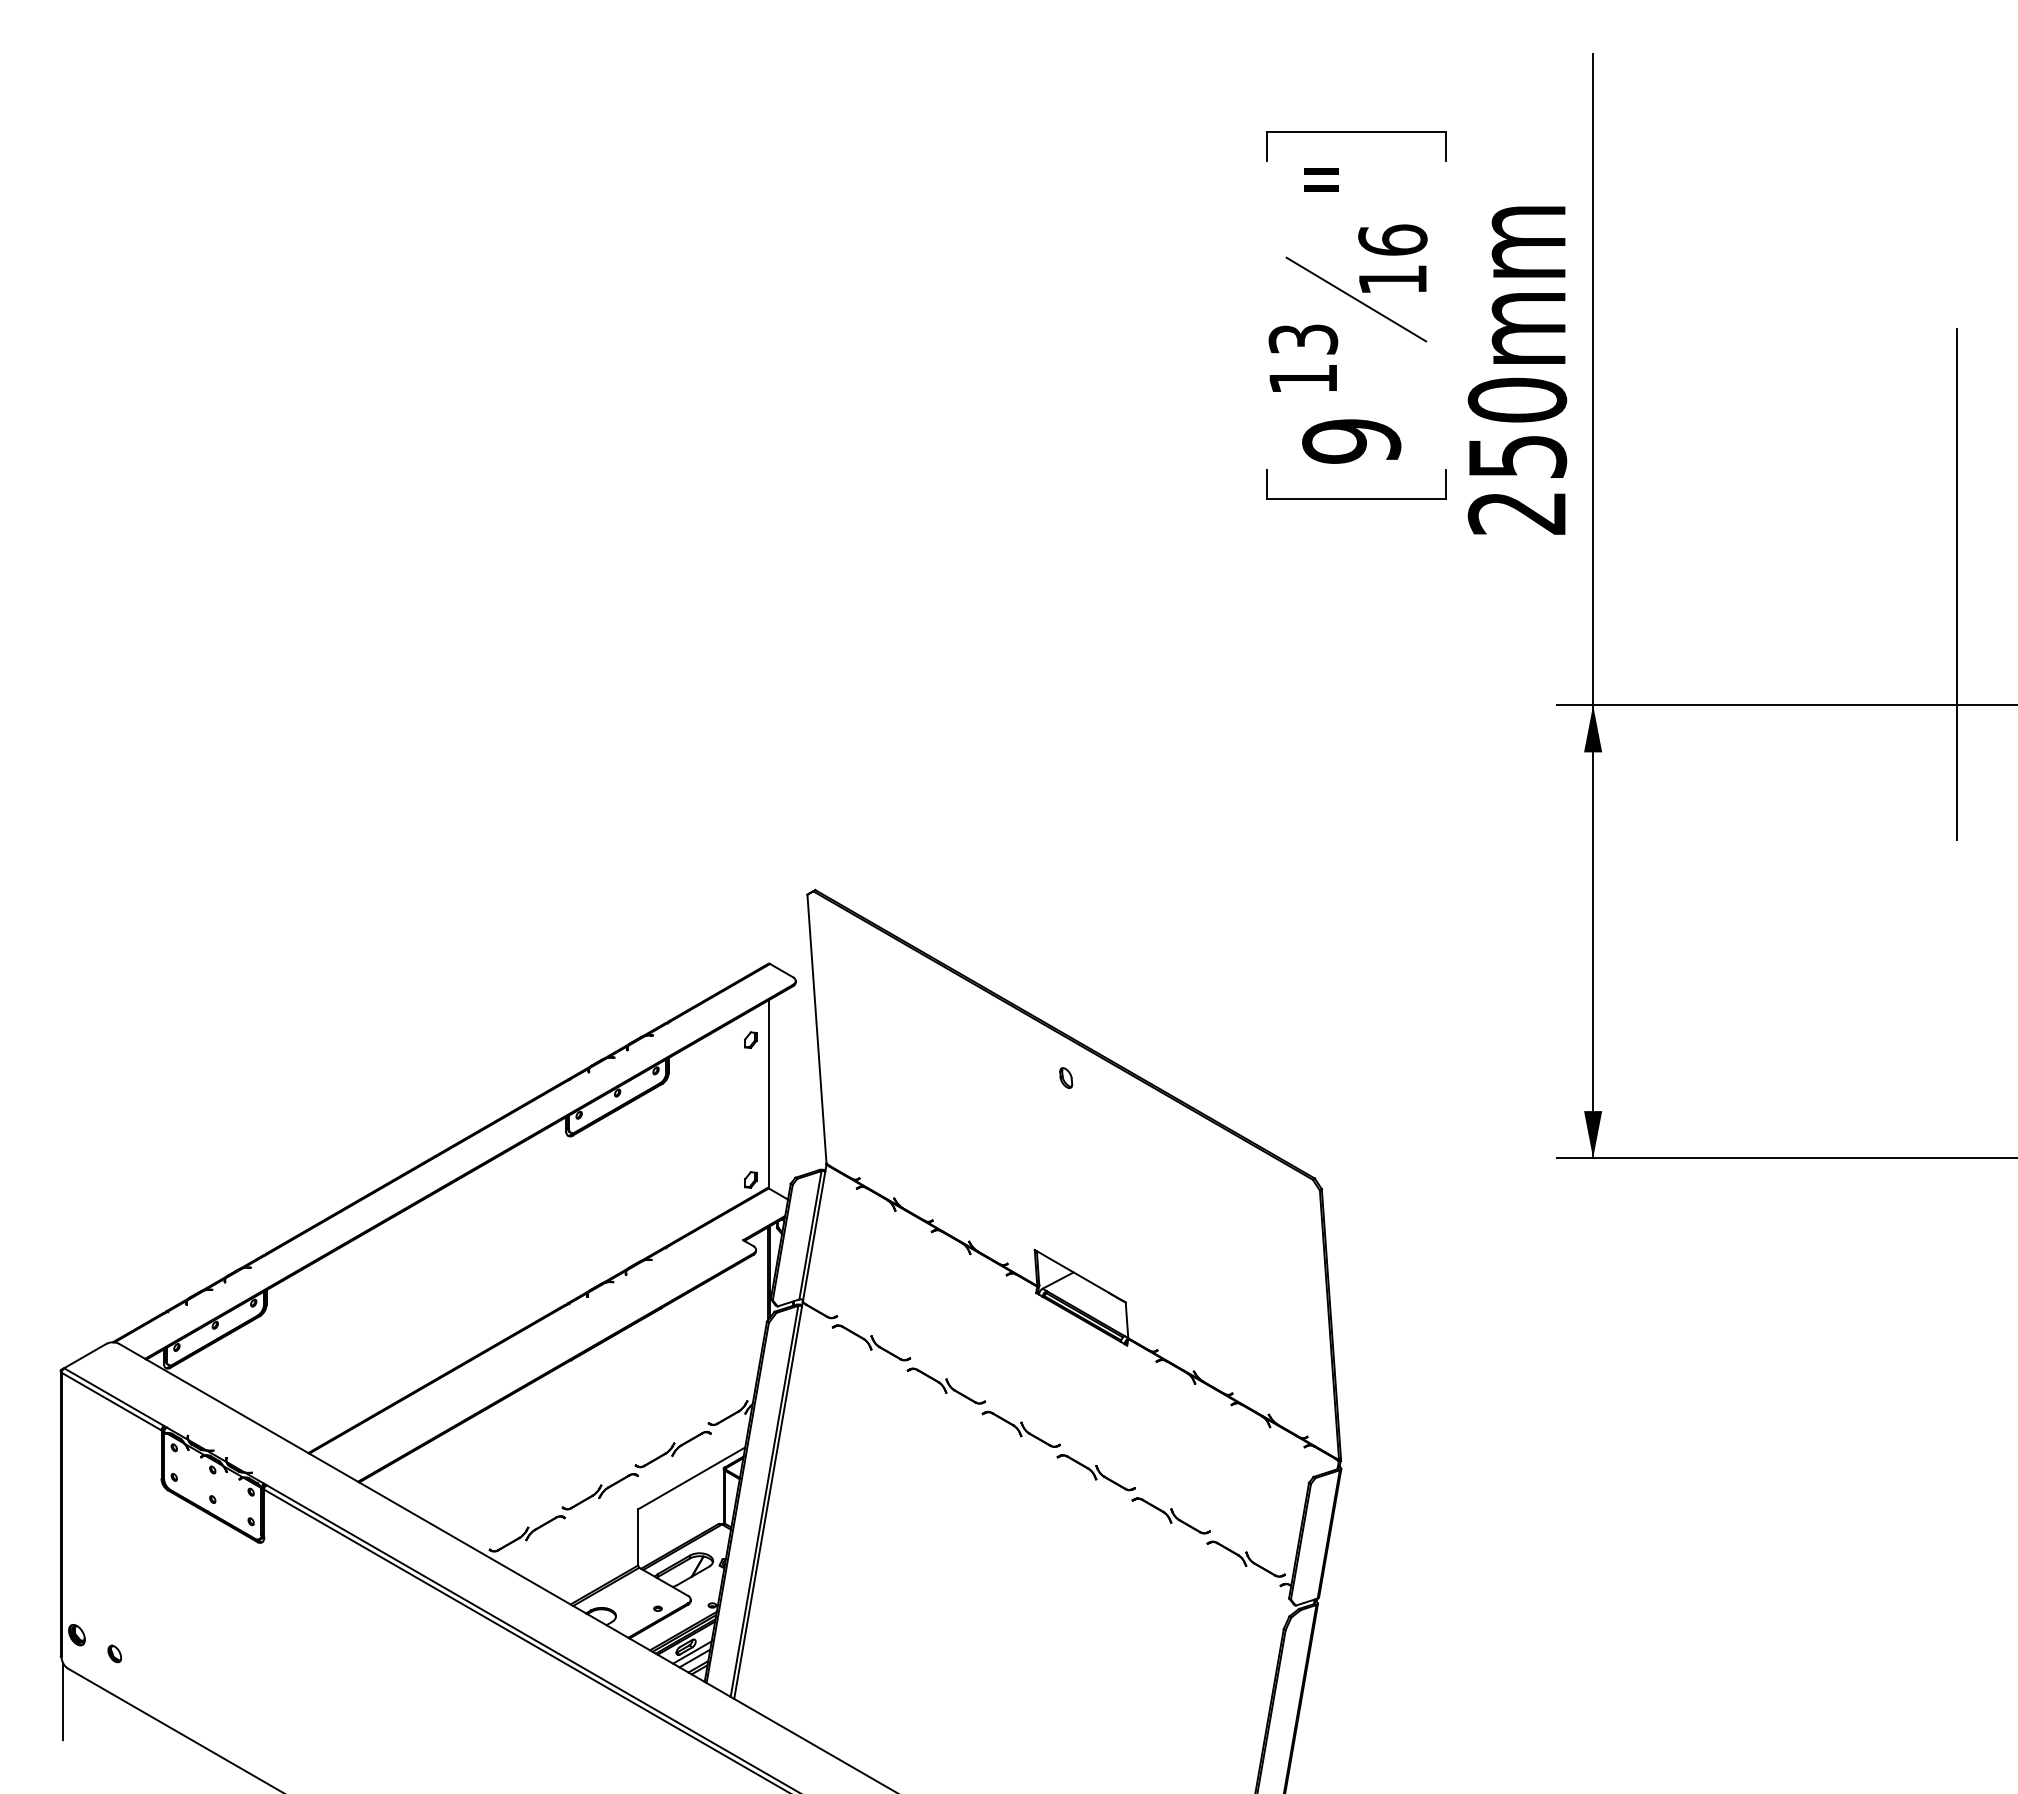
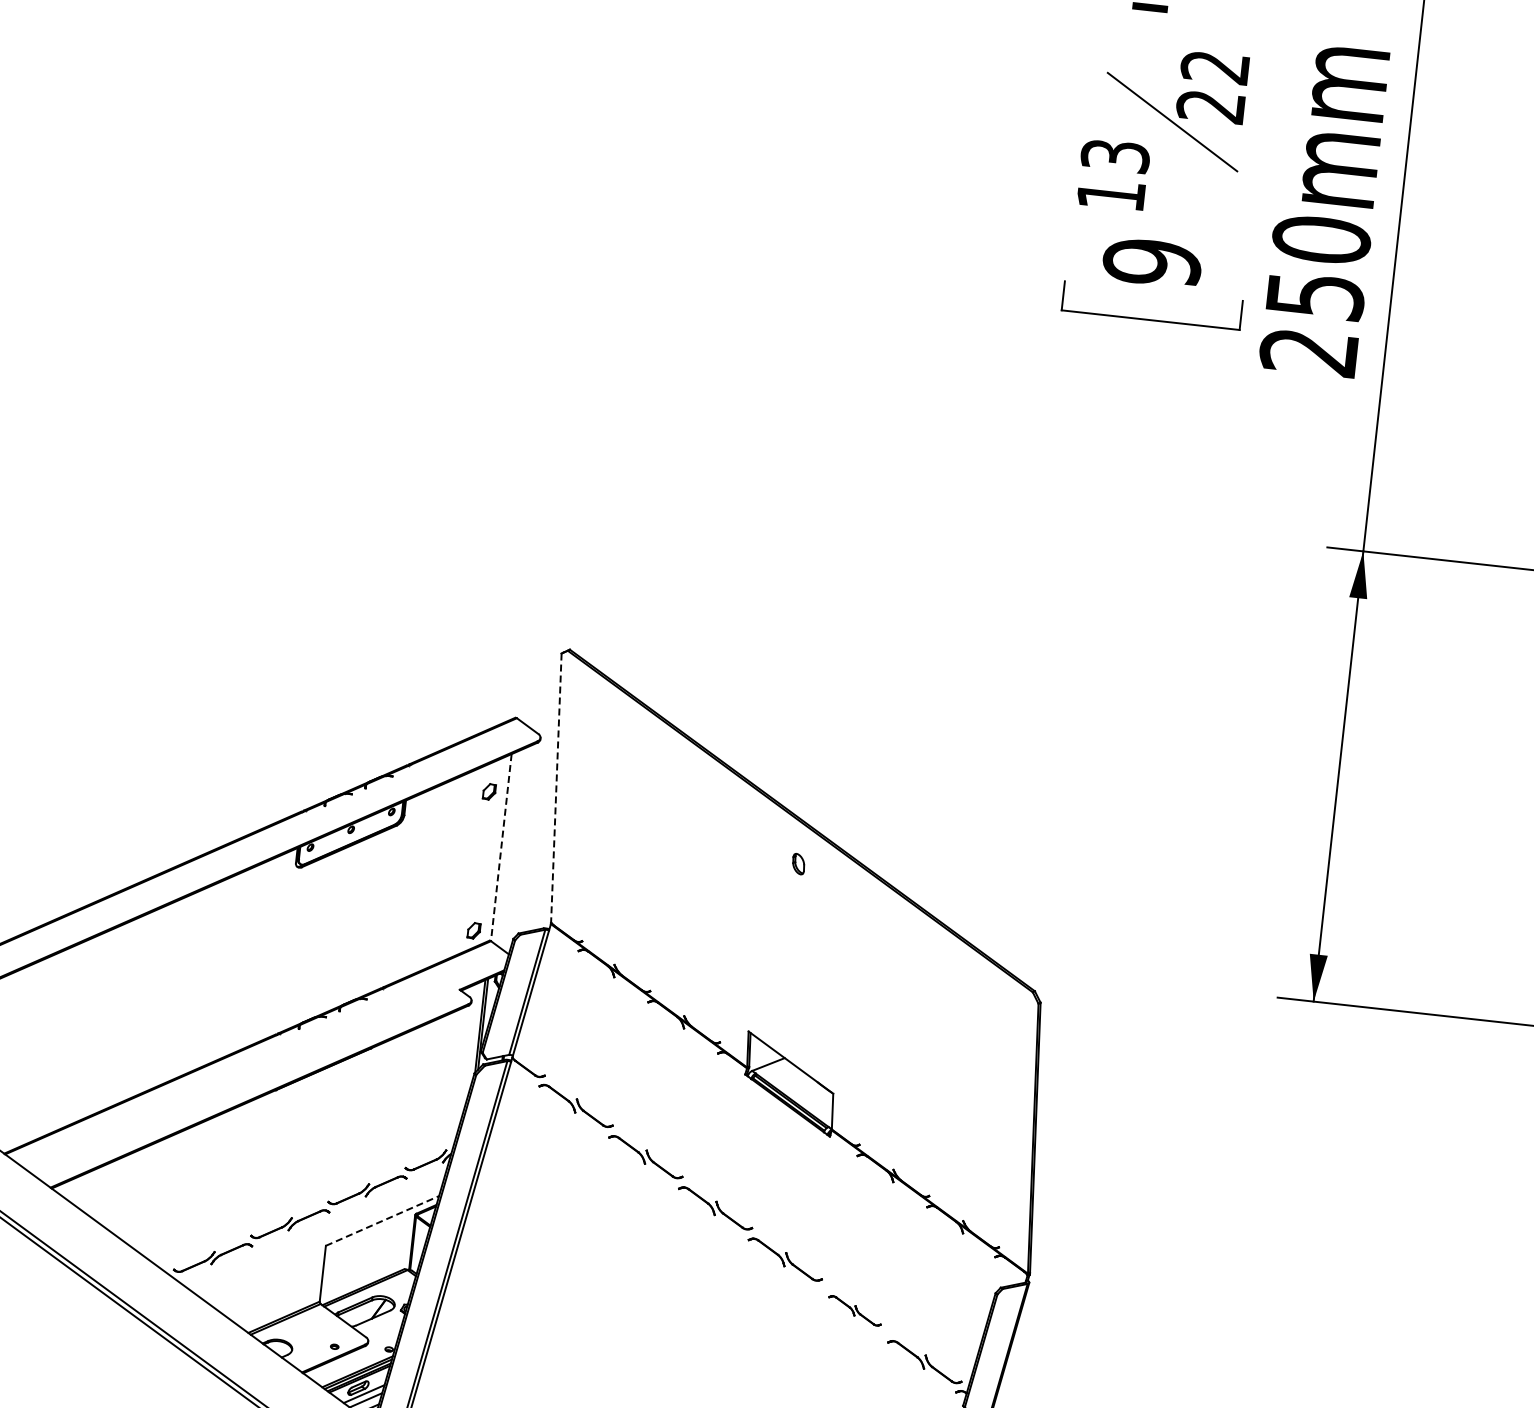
text: (1392, 259) -> (1212, 86), 16 -> 22
line: (816, 1029) -> (555, 788), solid -> dashed
line: (768, 1094) -> (501, 847), solid -> dashed
line: (691, 1478) -> (382, 1221), solid -> dashed
part: (1170, 1515) -> (854, 1310), size x0.7

